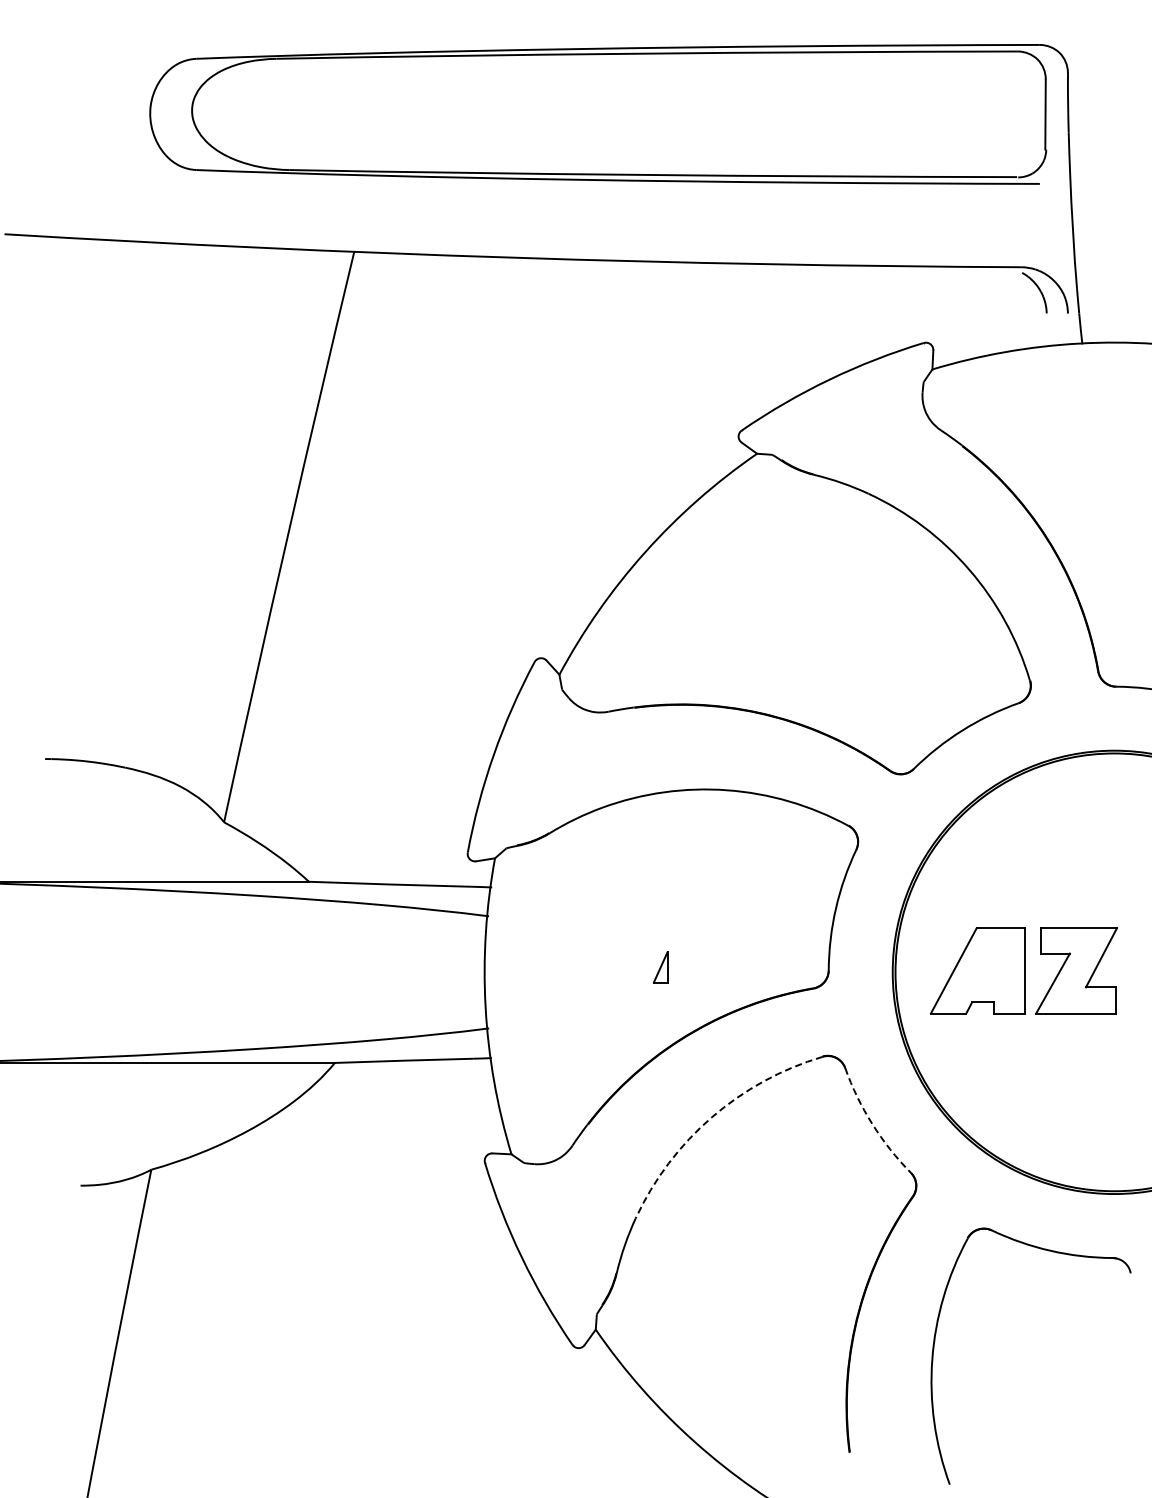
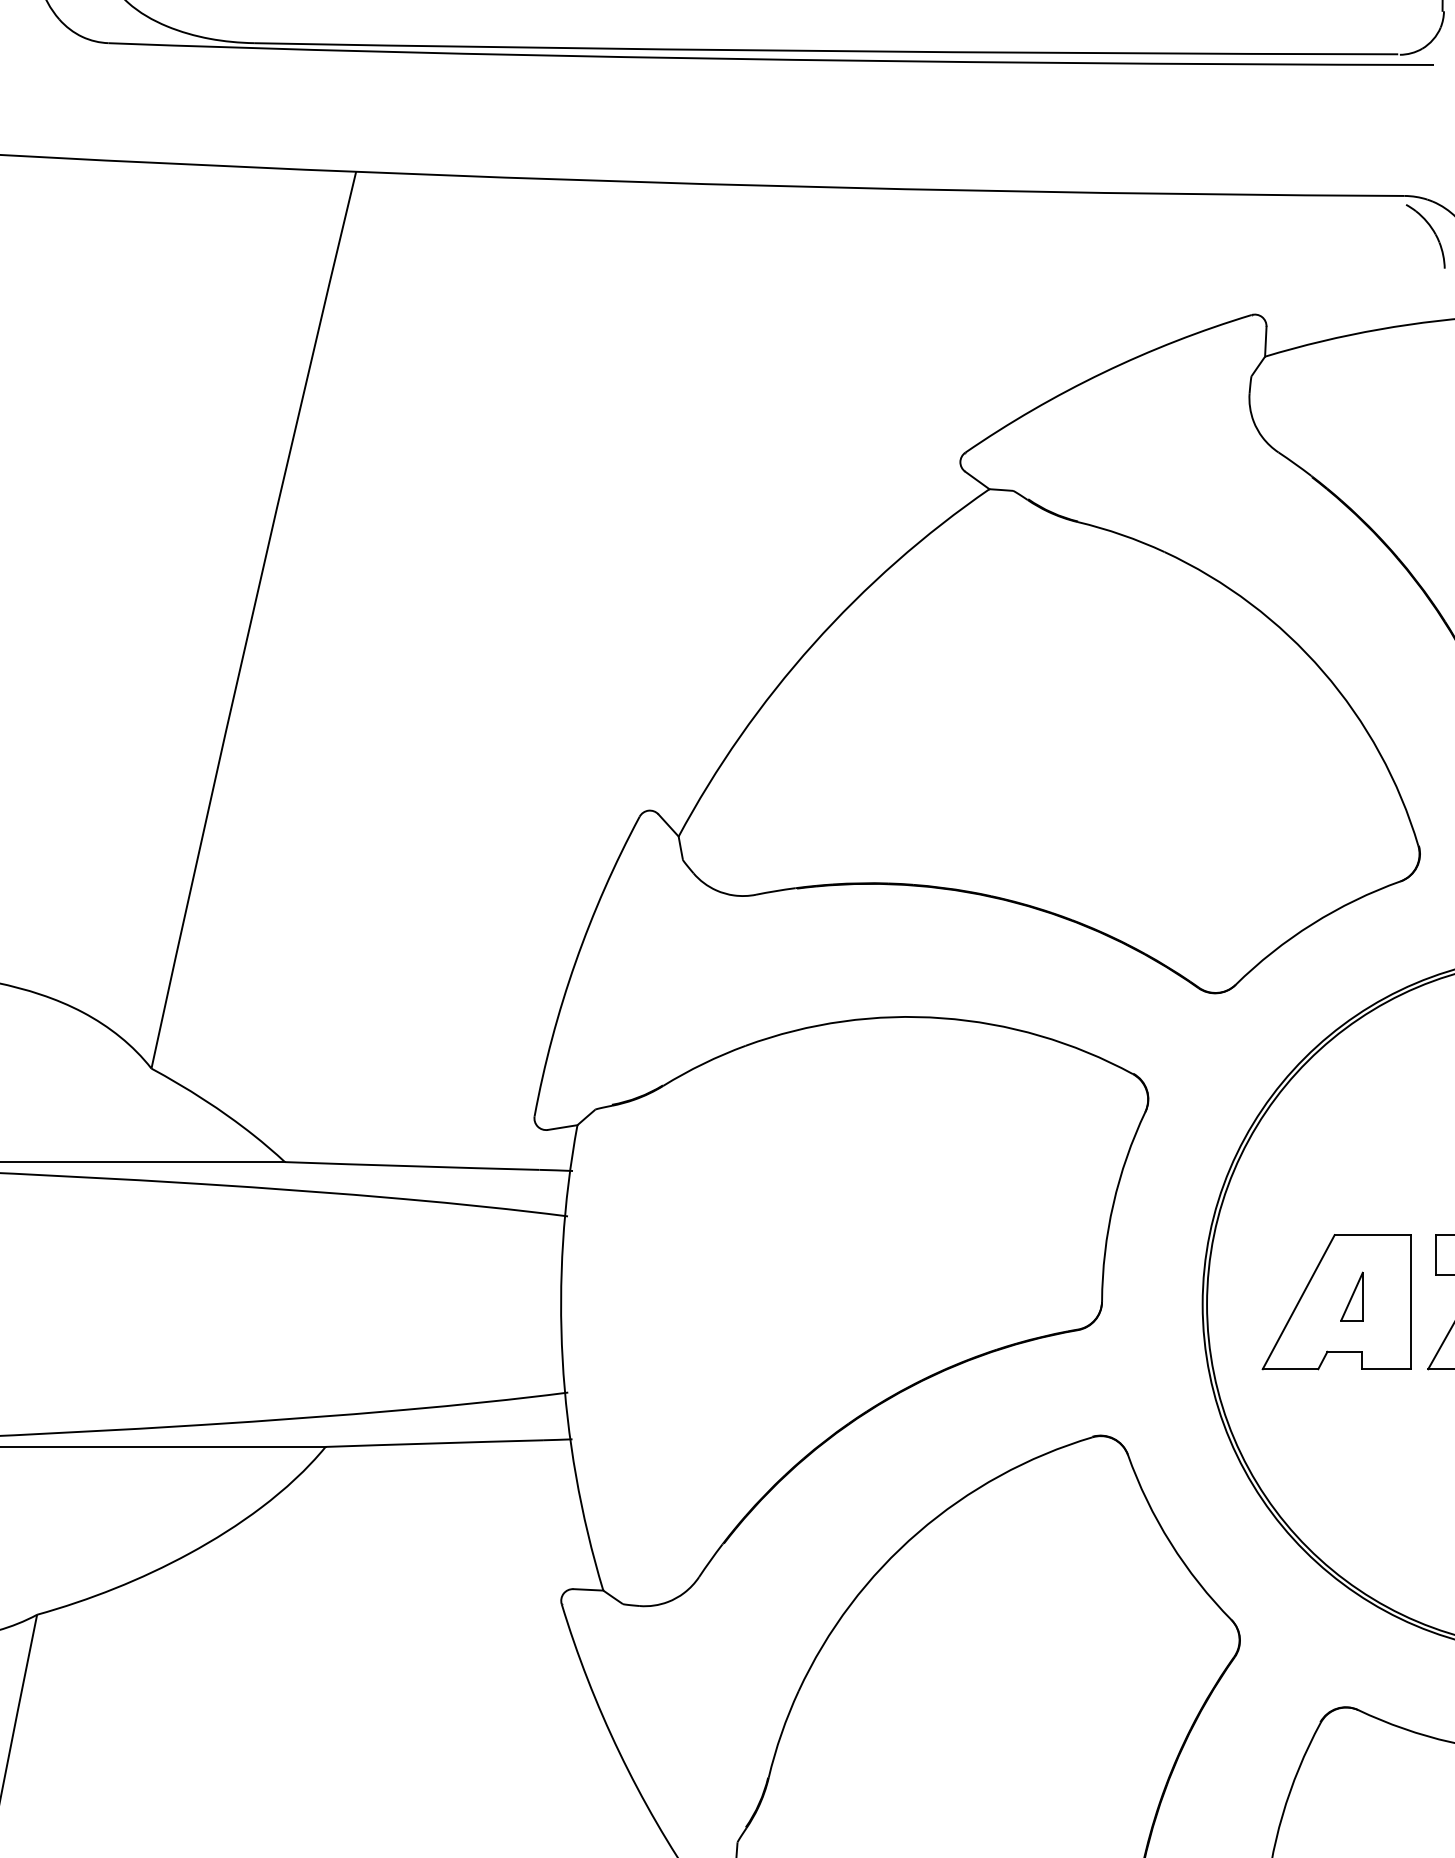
part: (660, 967) -> (1351, 1296), moved
arc: (711, 1117) -> (917, 1532), dashed -> solid
arc: (872, 1124) -> (1170, 1543), dashed -> solid

